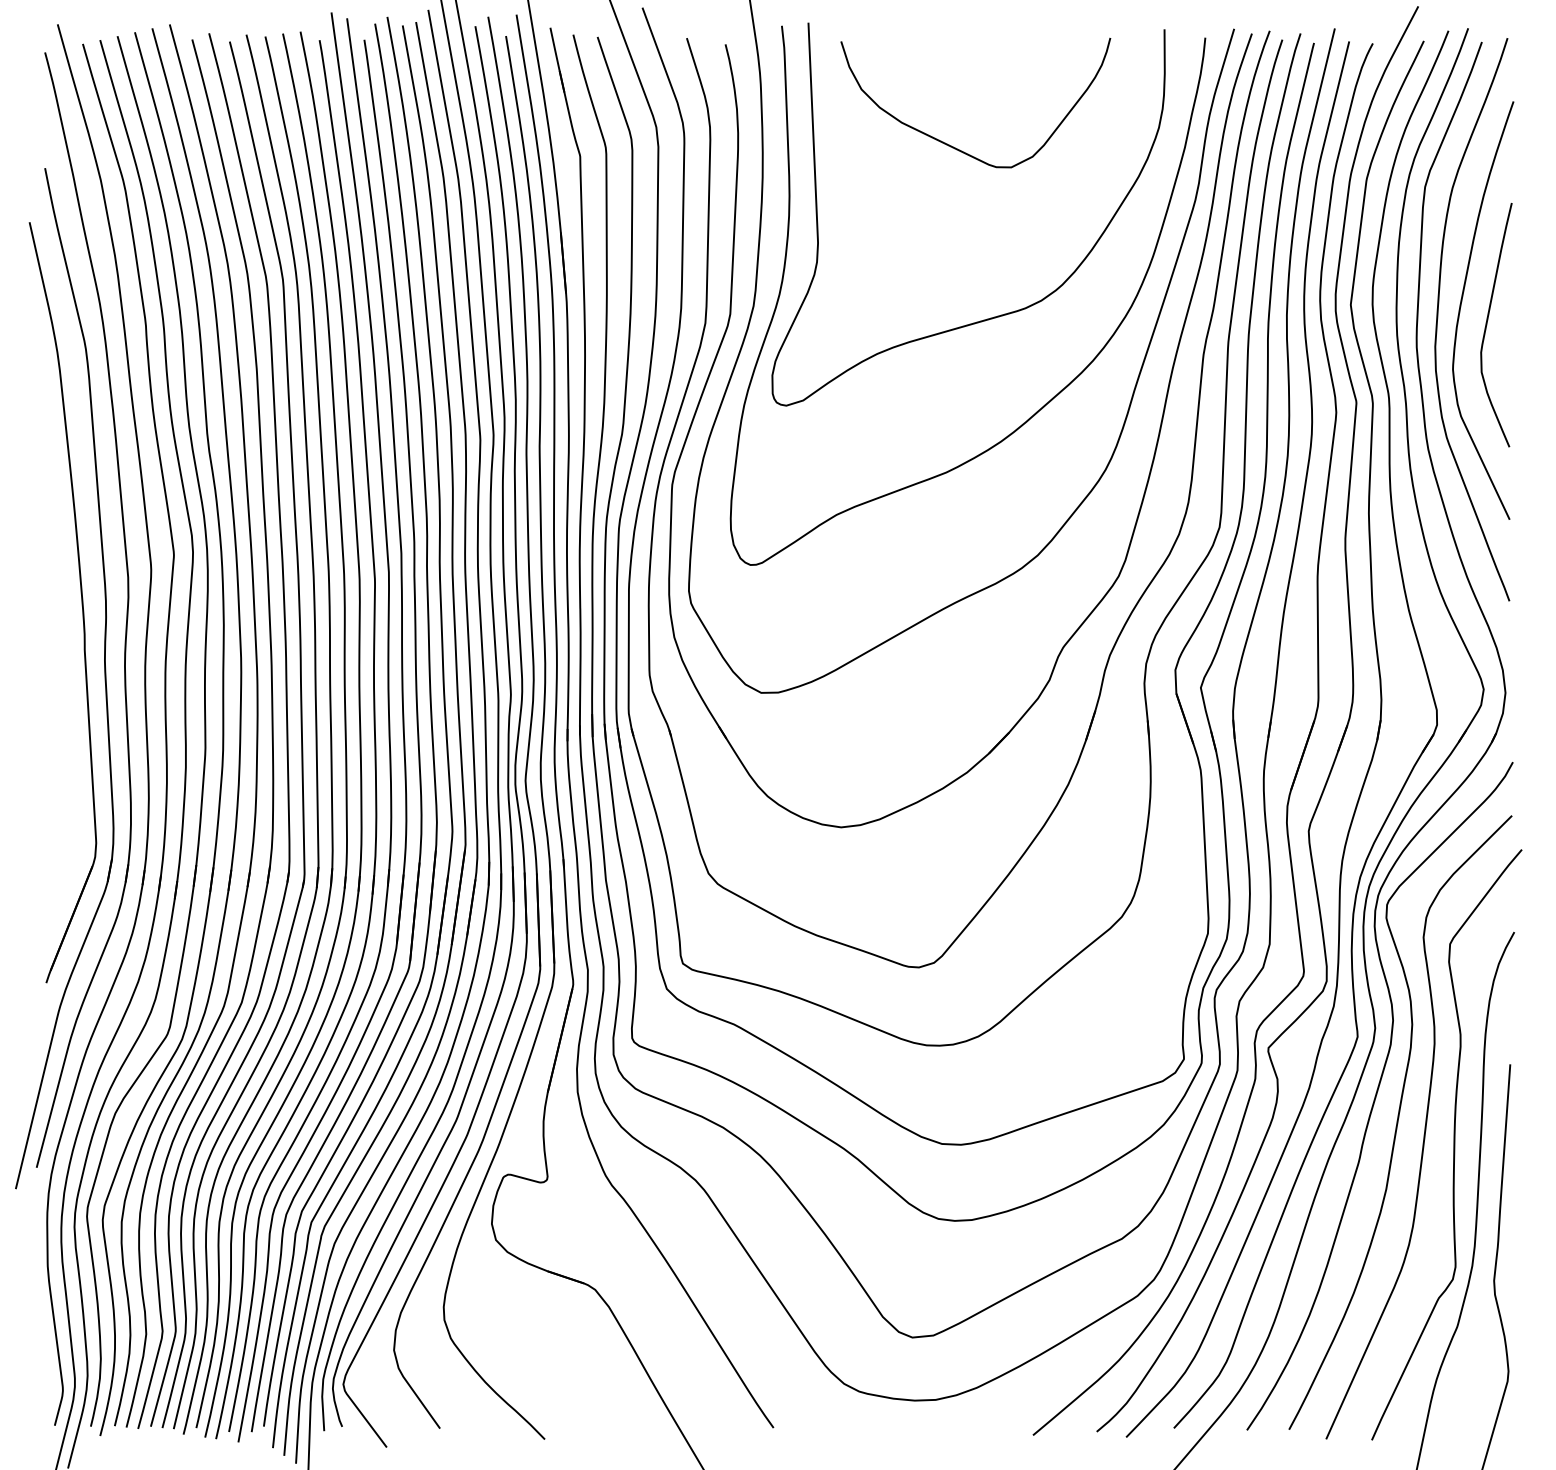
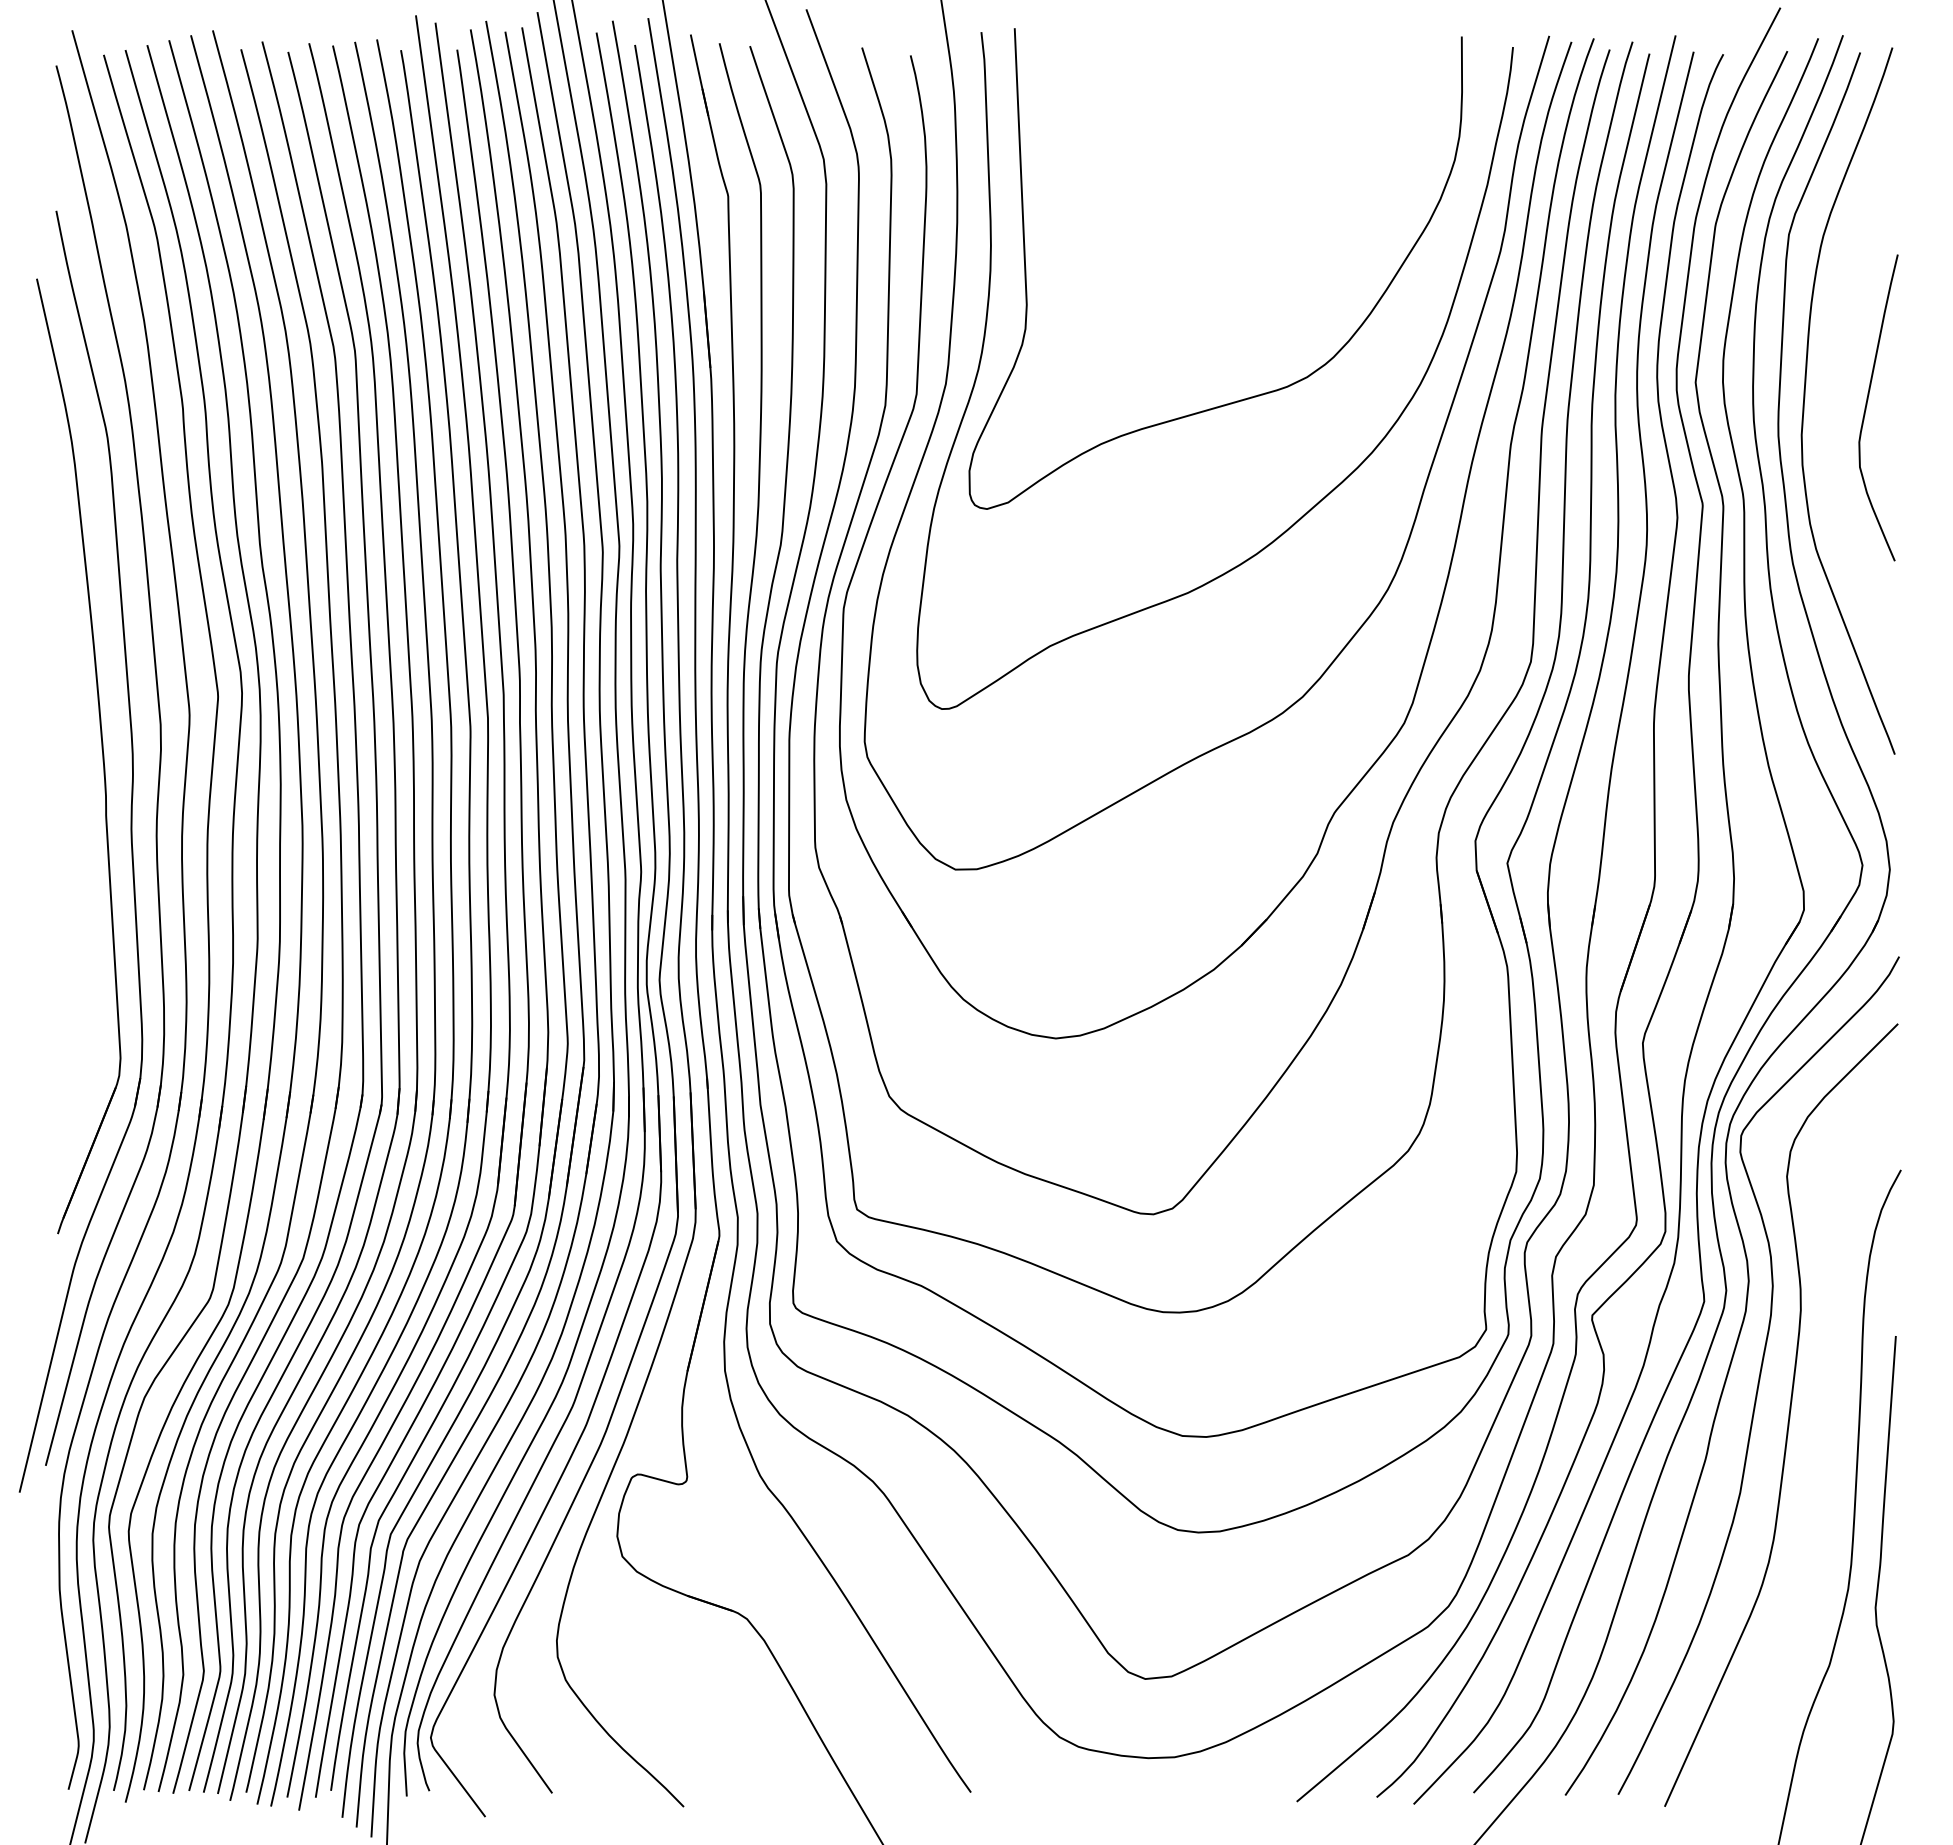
curve: (953, 146) -> (1196, 183), removed
curve: (1461, 306) -> (1834, 384), removed
curve: (1453, 1145) -> (1824, 1437), removed

